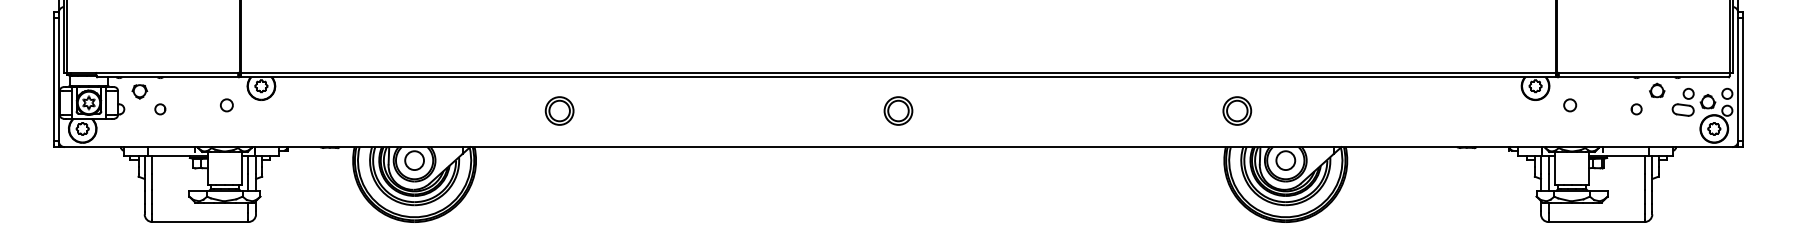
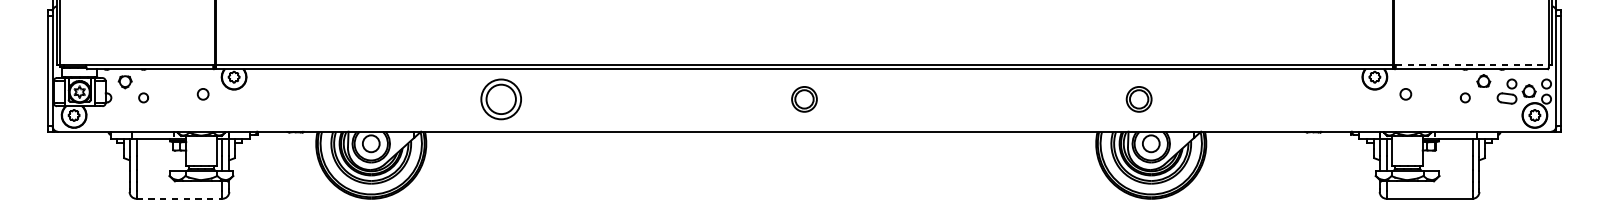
line: (1644, 72) -> (1472, 64), solid -> dashed
part: (559, 110) -> (500, 98), size x1.6
part: (1237, 110) -> (1139, 98), moved
line: (200, 222) -> (179, 199), solid -> dashed

